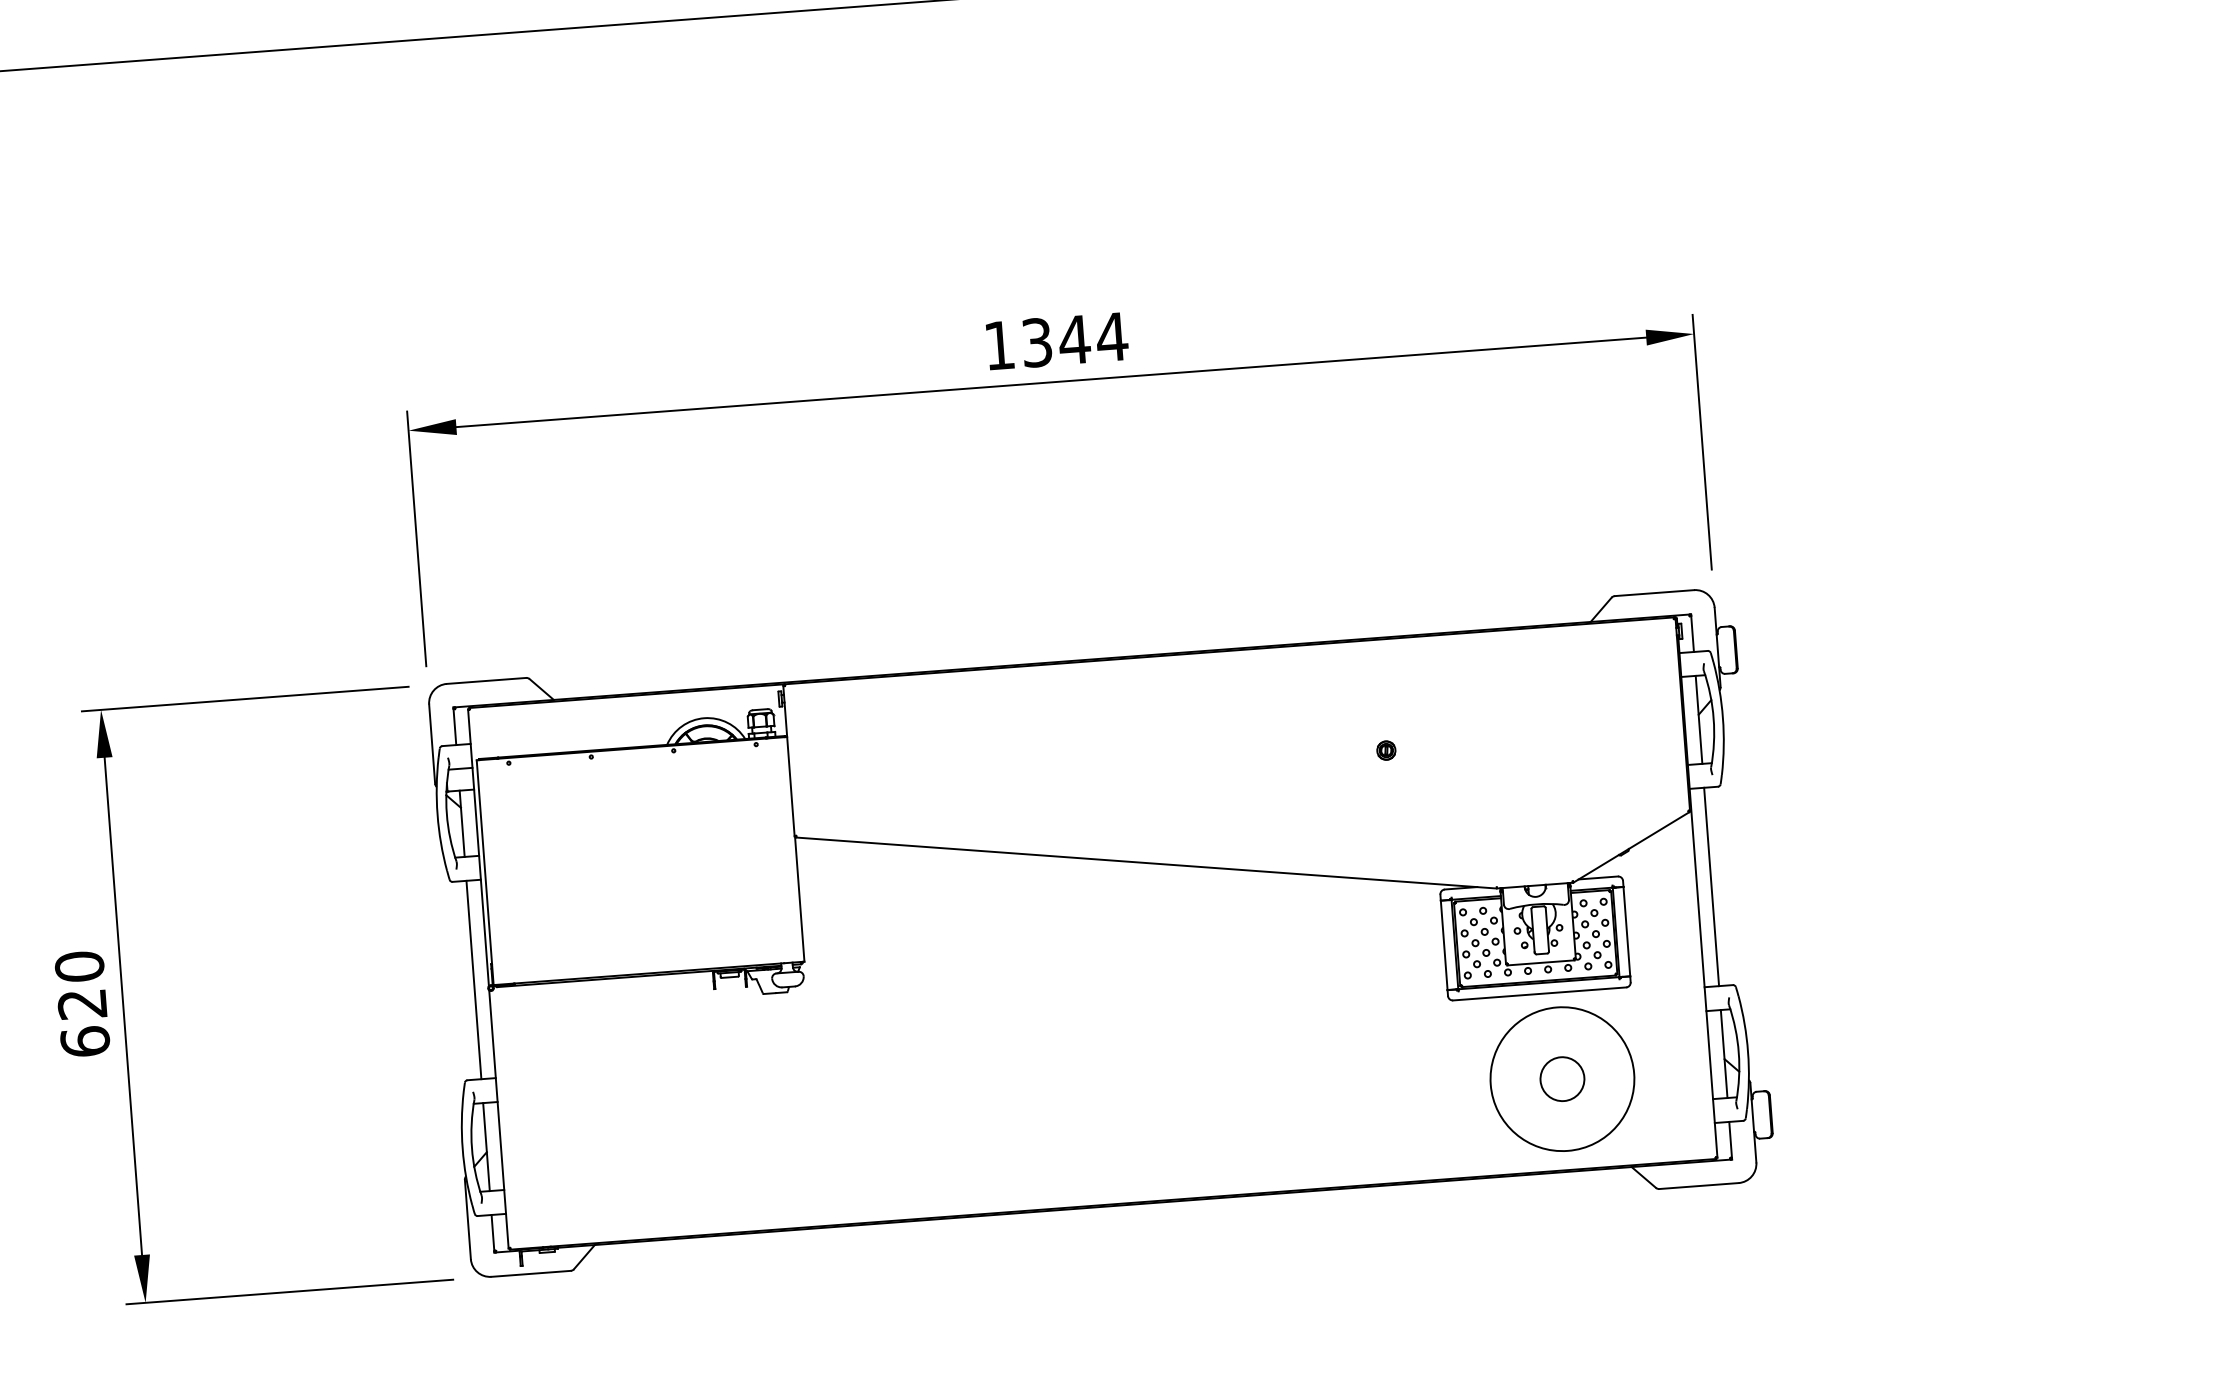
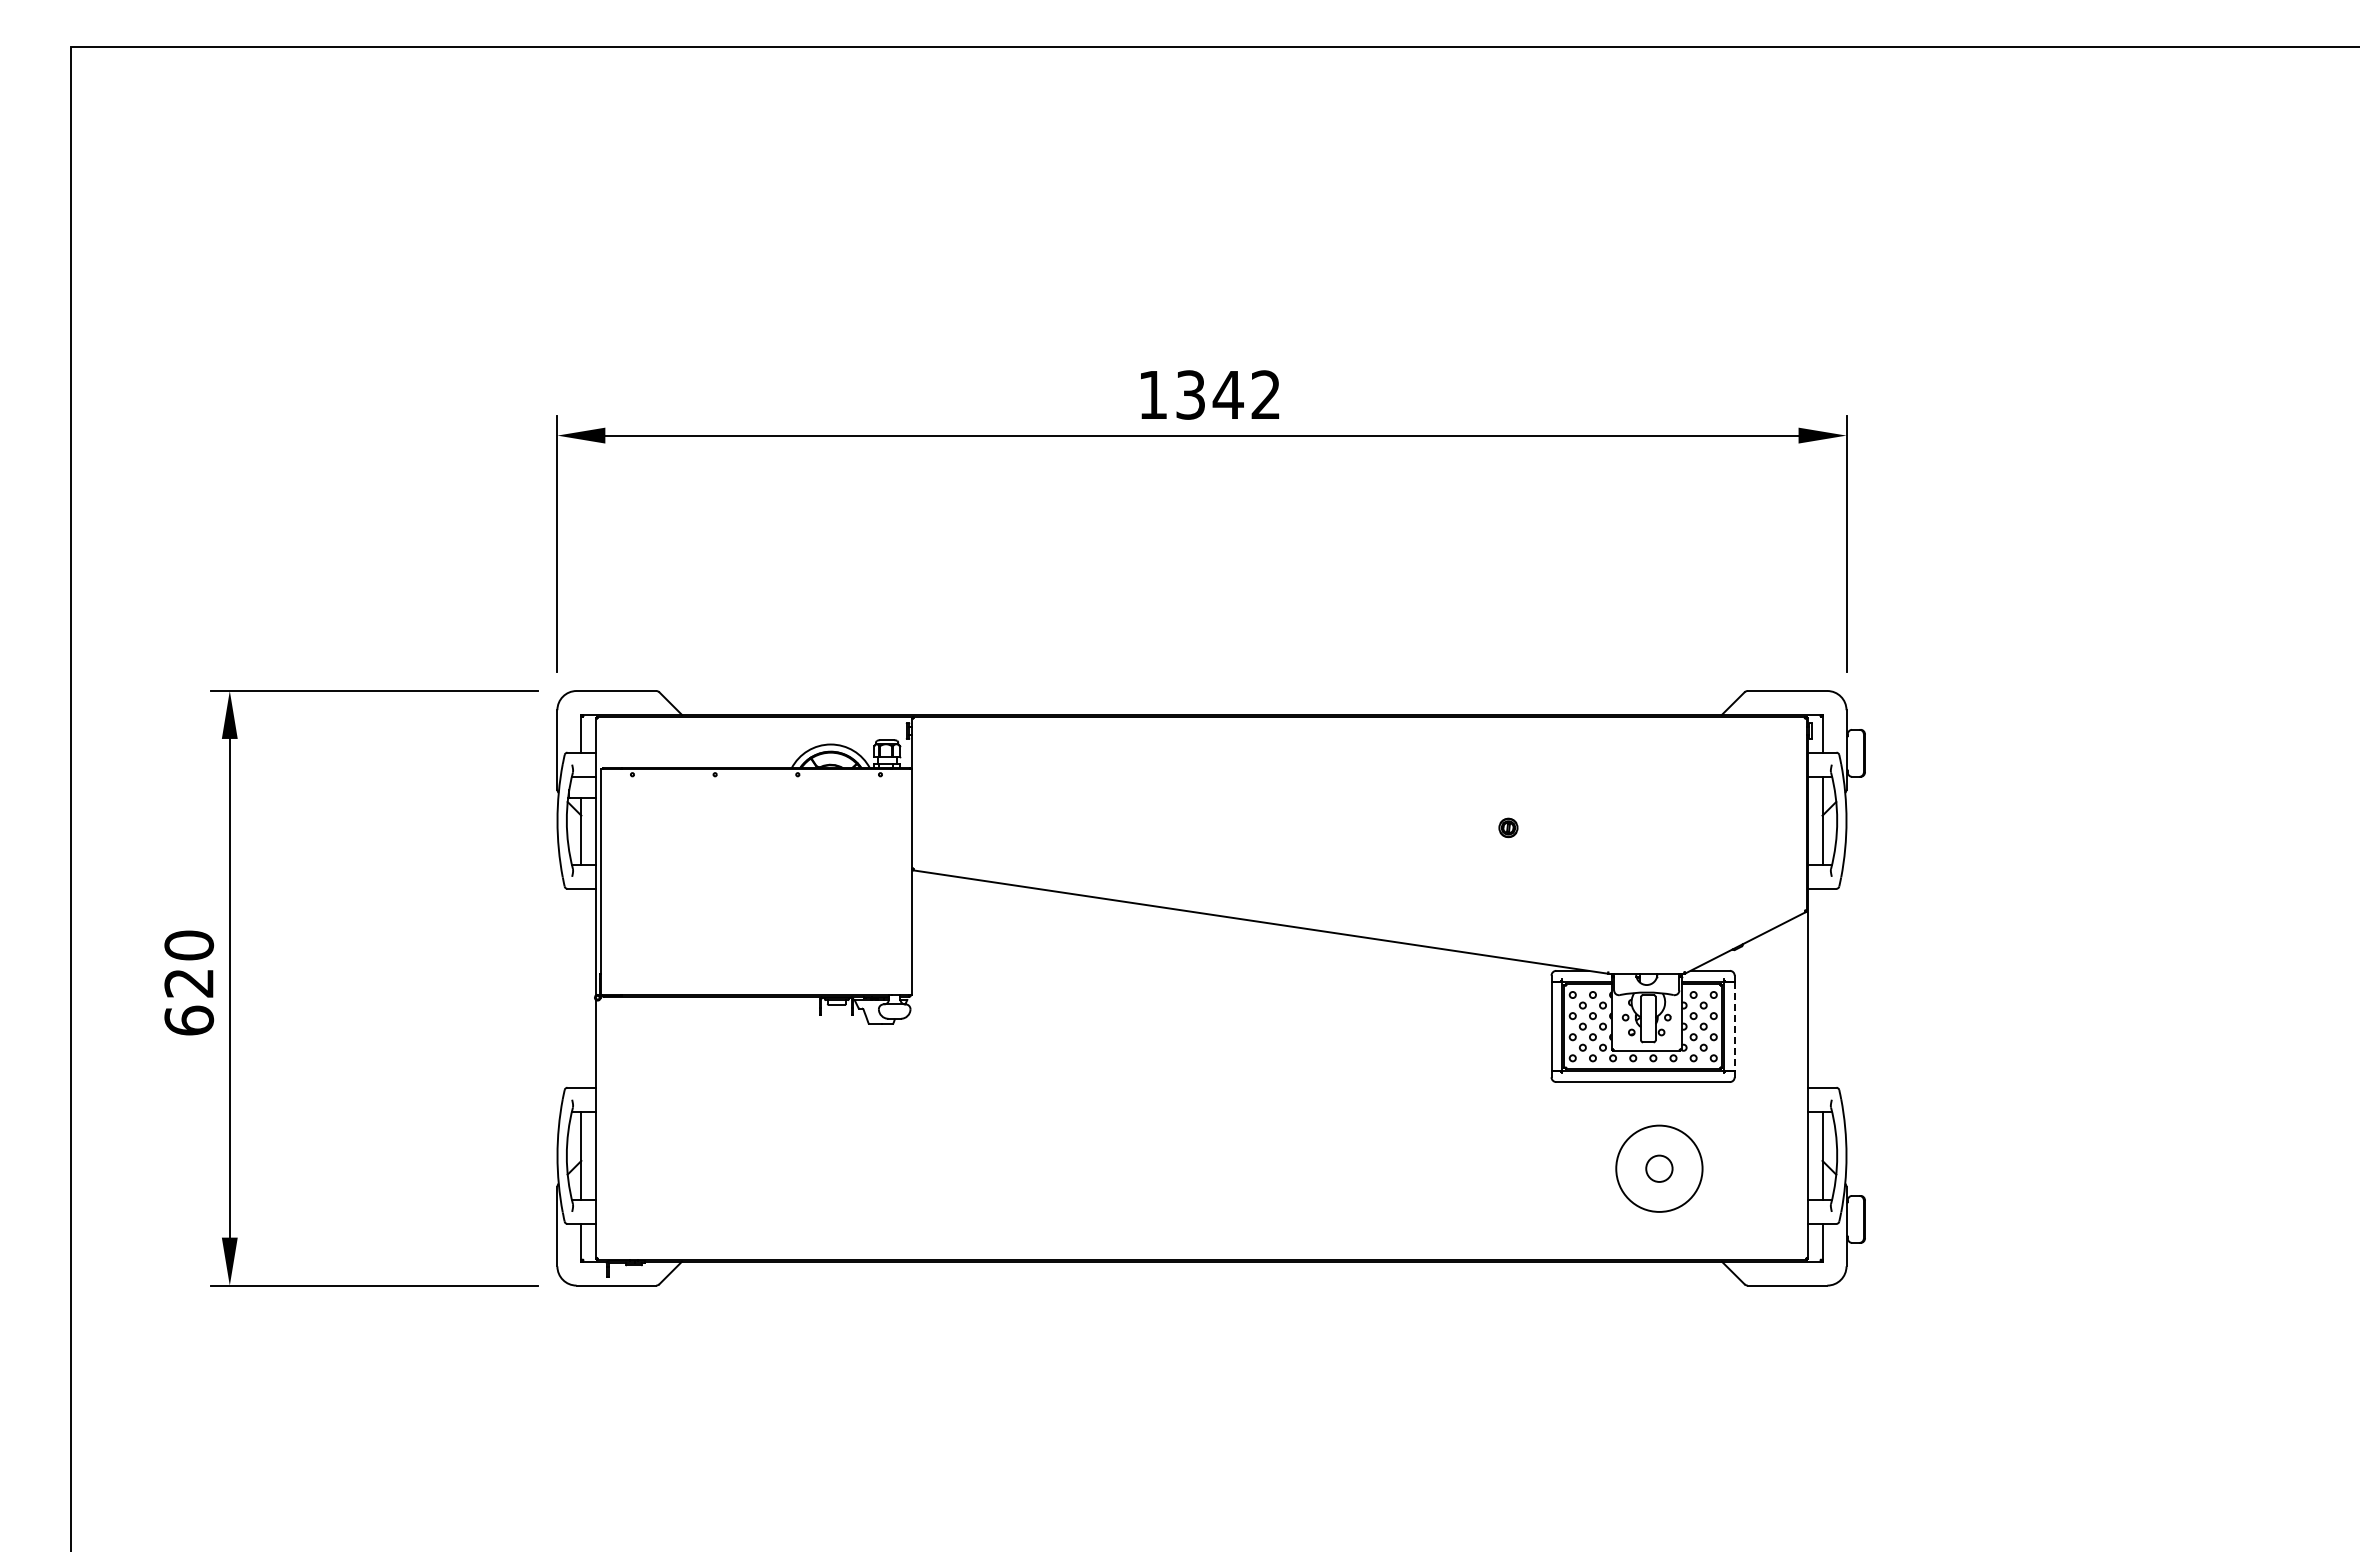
text: (1111, 336) -> (1265, 394), 1344 -> 1342
line: (1711, 886) -> (1822, 987), removed
line: (1626, 931) -> (1734, 1026), solid -> dashed
line: (473, 979) -> (581, 987), removed
circle: (1562, 1078) -> (1659, 1168), size x0.6
circle: (1562, 1078) -> (1659, 1168), size x0.6

